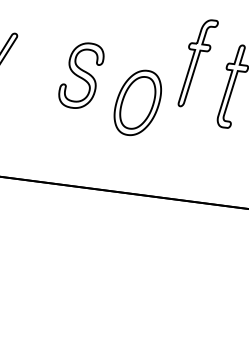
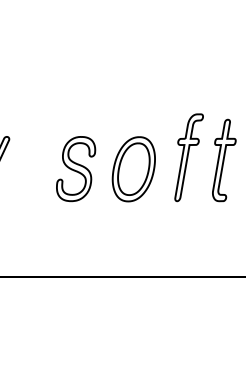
part: (197, 63) -> (188, 157), moved
part: (137, 103) -> (133, 169), moved

